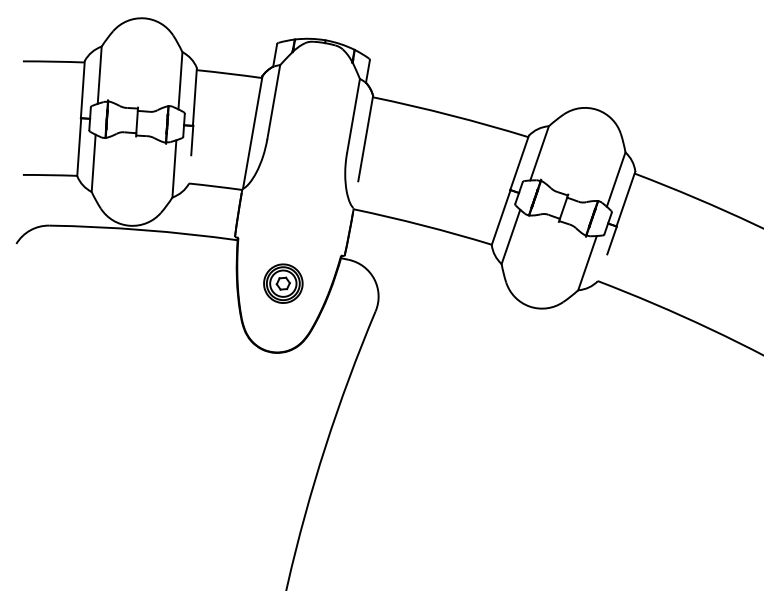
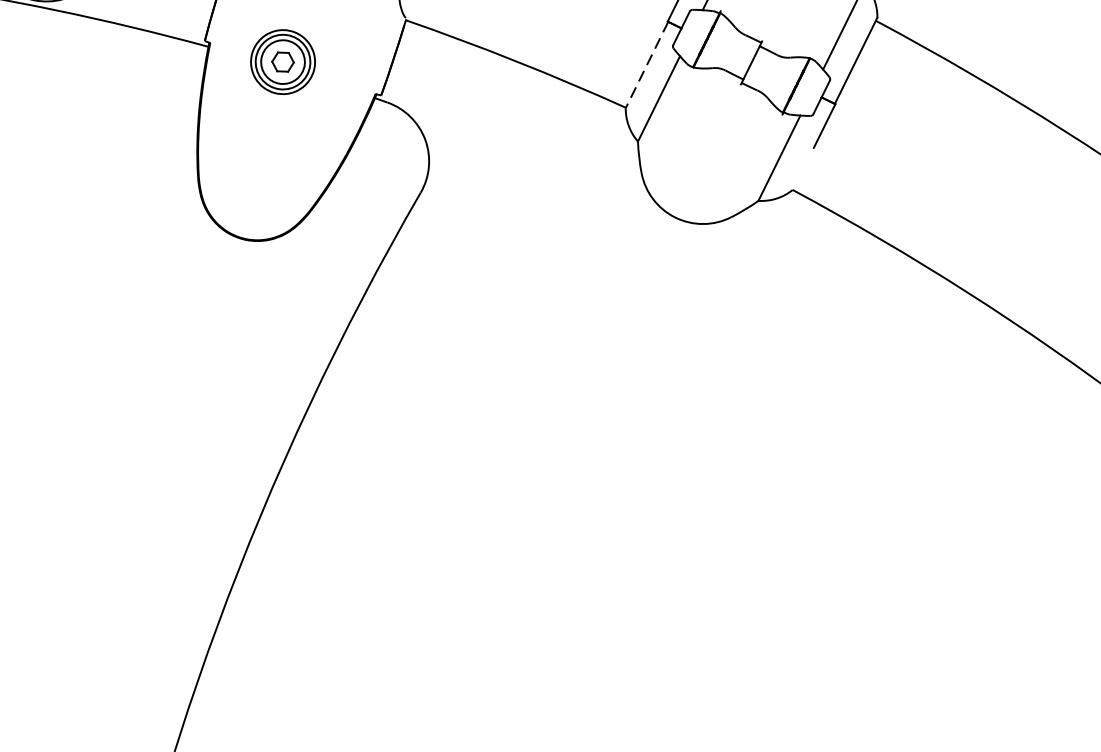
line: (501, 217) -> (647, 64), solid -> dashed
part: (283, 283) -> (283, 61), moved

